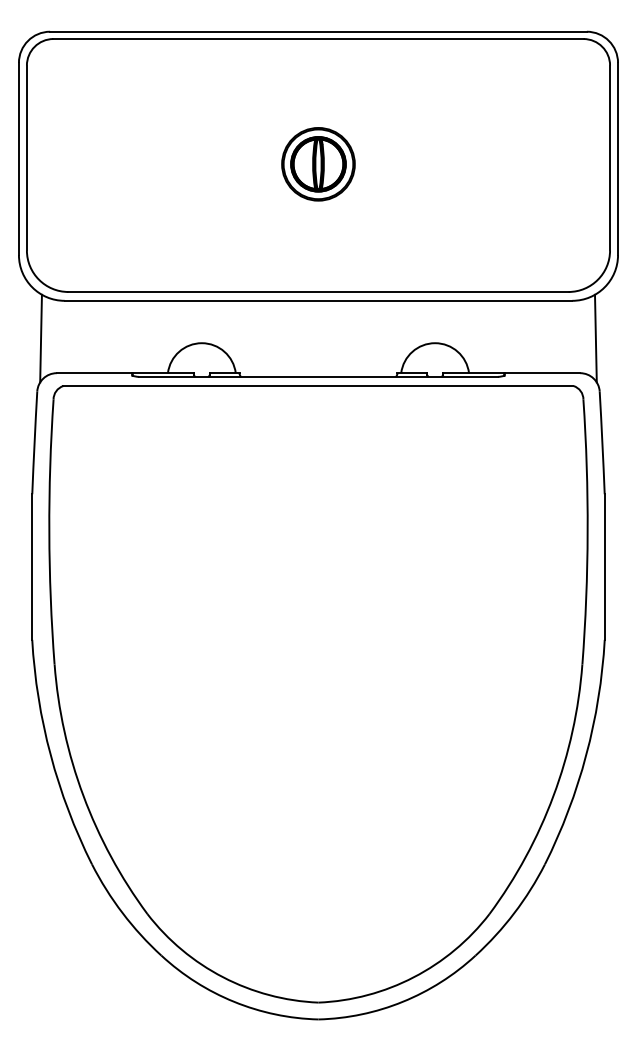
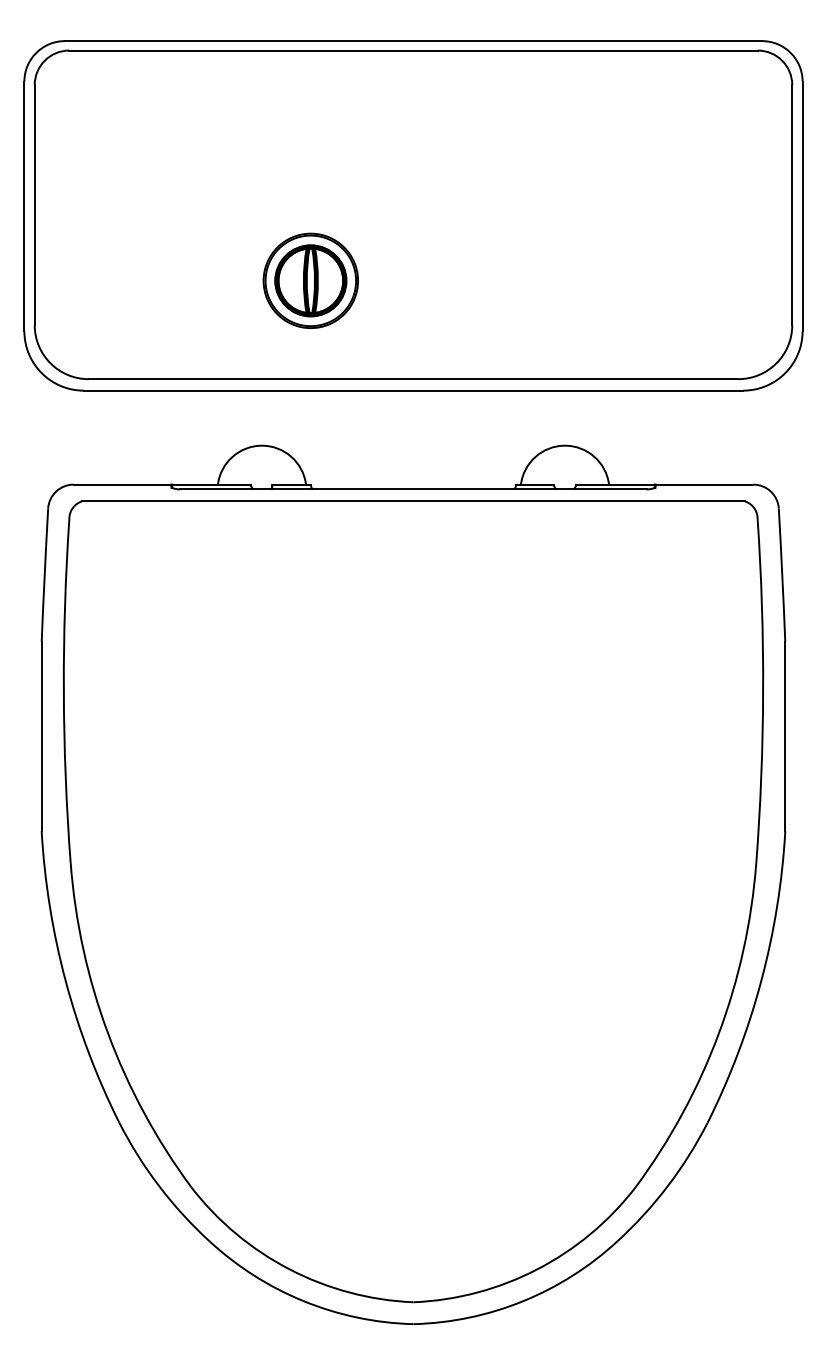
part: (318, 164) -> (310, 281), moved
line: (40, 338) -> (52, 439), removed
line: (595, 338) -> (773, 439), removed

